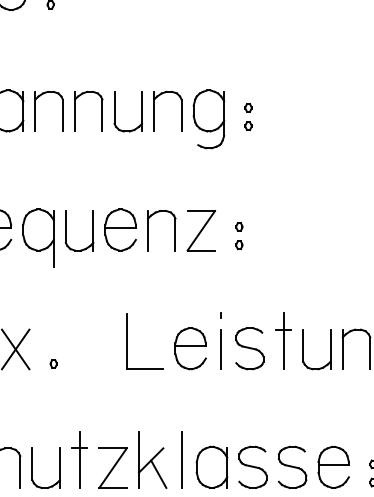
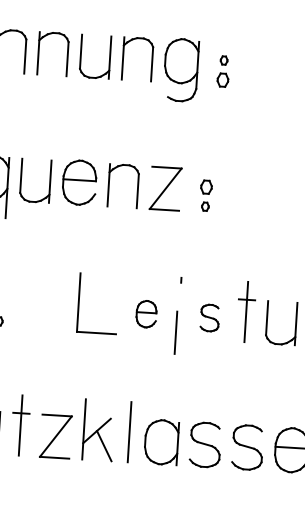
part: (248, 125) -> (222, 79), size x1.6
part: (239, 226) -> (206, 186), size x1.6
part: (190, 348) -> (146, 313), size x0.6
part: (249, 348) -> (209, 317), size x0.6
line: (220, 349) -> (175, 332), moved

